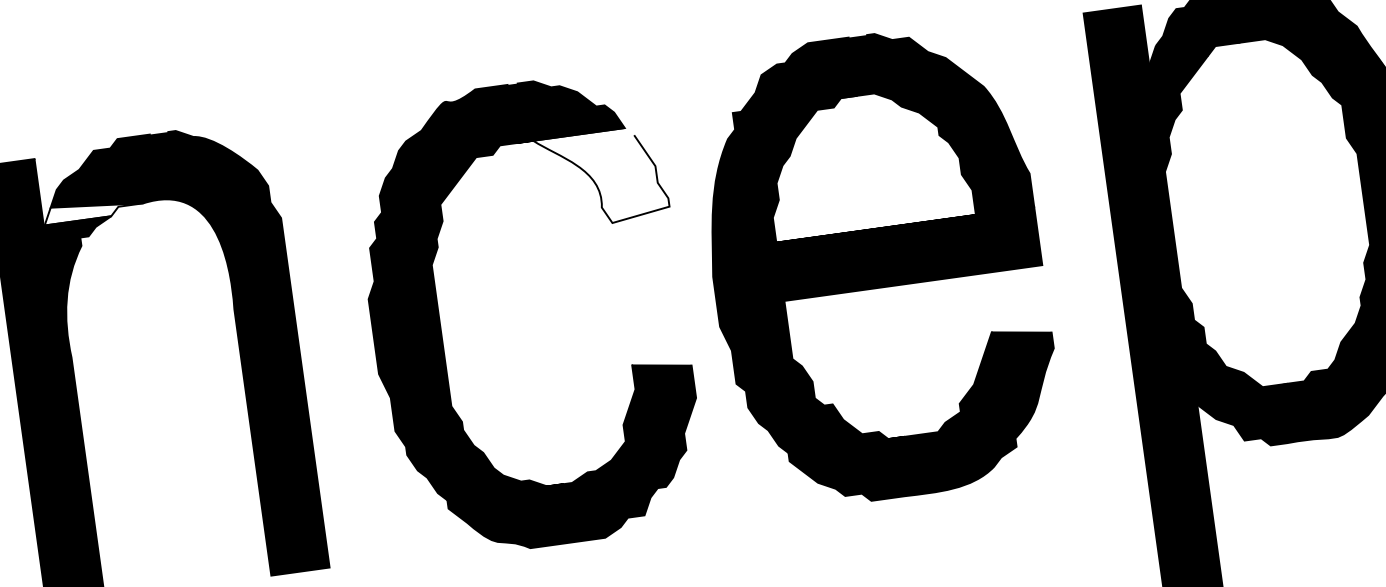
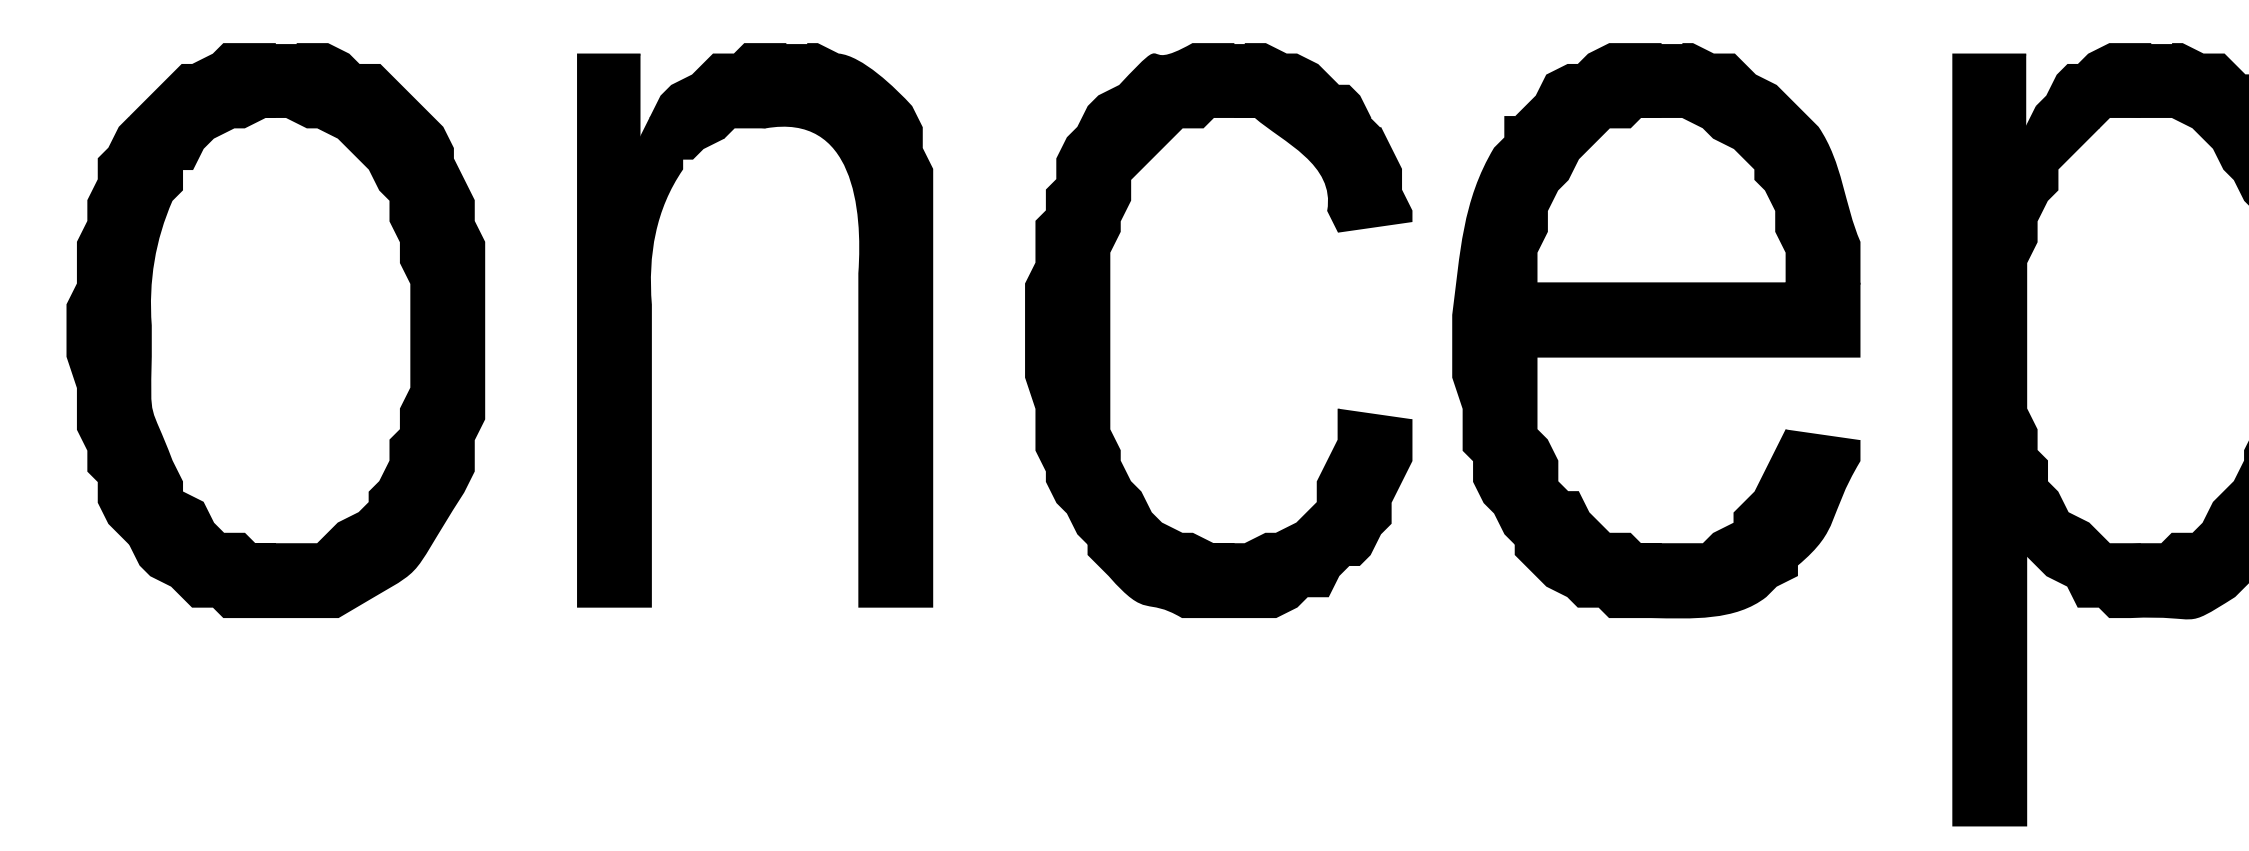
fill: (593, 179) -> (1322, 174), added
fill: (93, 210) -> (702, 127), added

